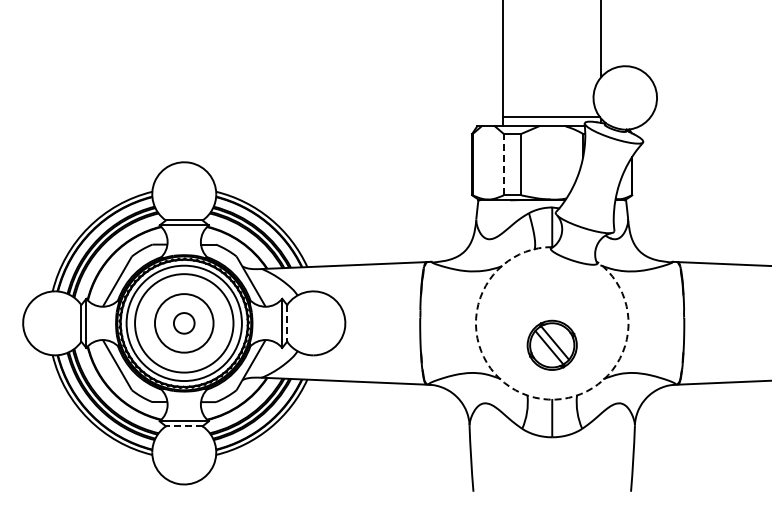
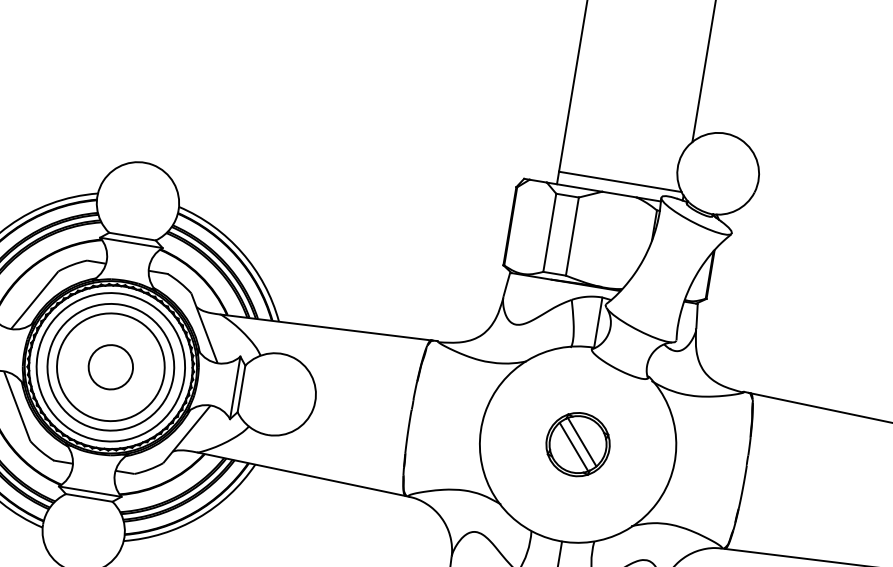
line: (503, 164) -> (549, 232), dashed -> solid
circle: (184, 323) -> (111, 367), size x1.43
circle: (184, 323) -> (111, 367), size x1.67
line: (287, 323) -> (241, 389), dashed -> solid
part: (551, 344) -> (577, 443), moved
arc: (528, 395) -> (532, 531), dashed -> solid
line: (183, 426) -> (88, 498), dashed -> solid

